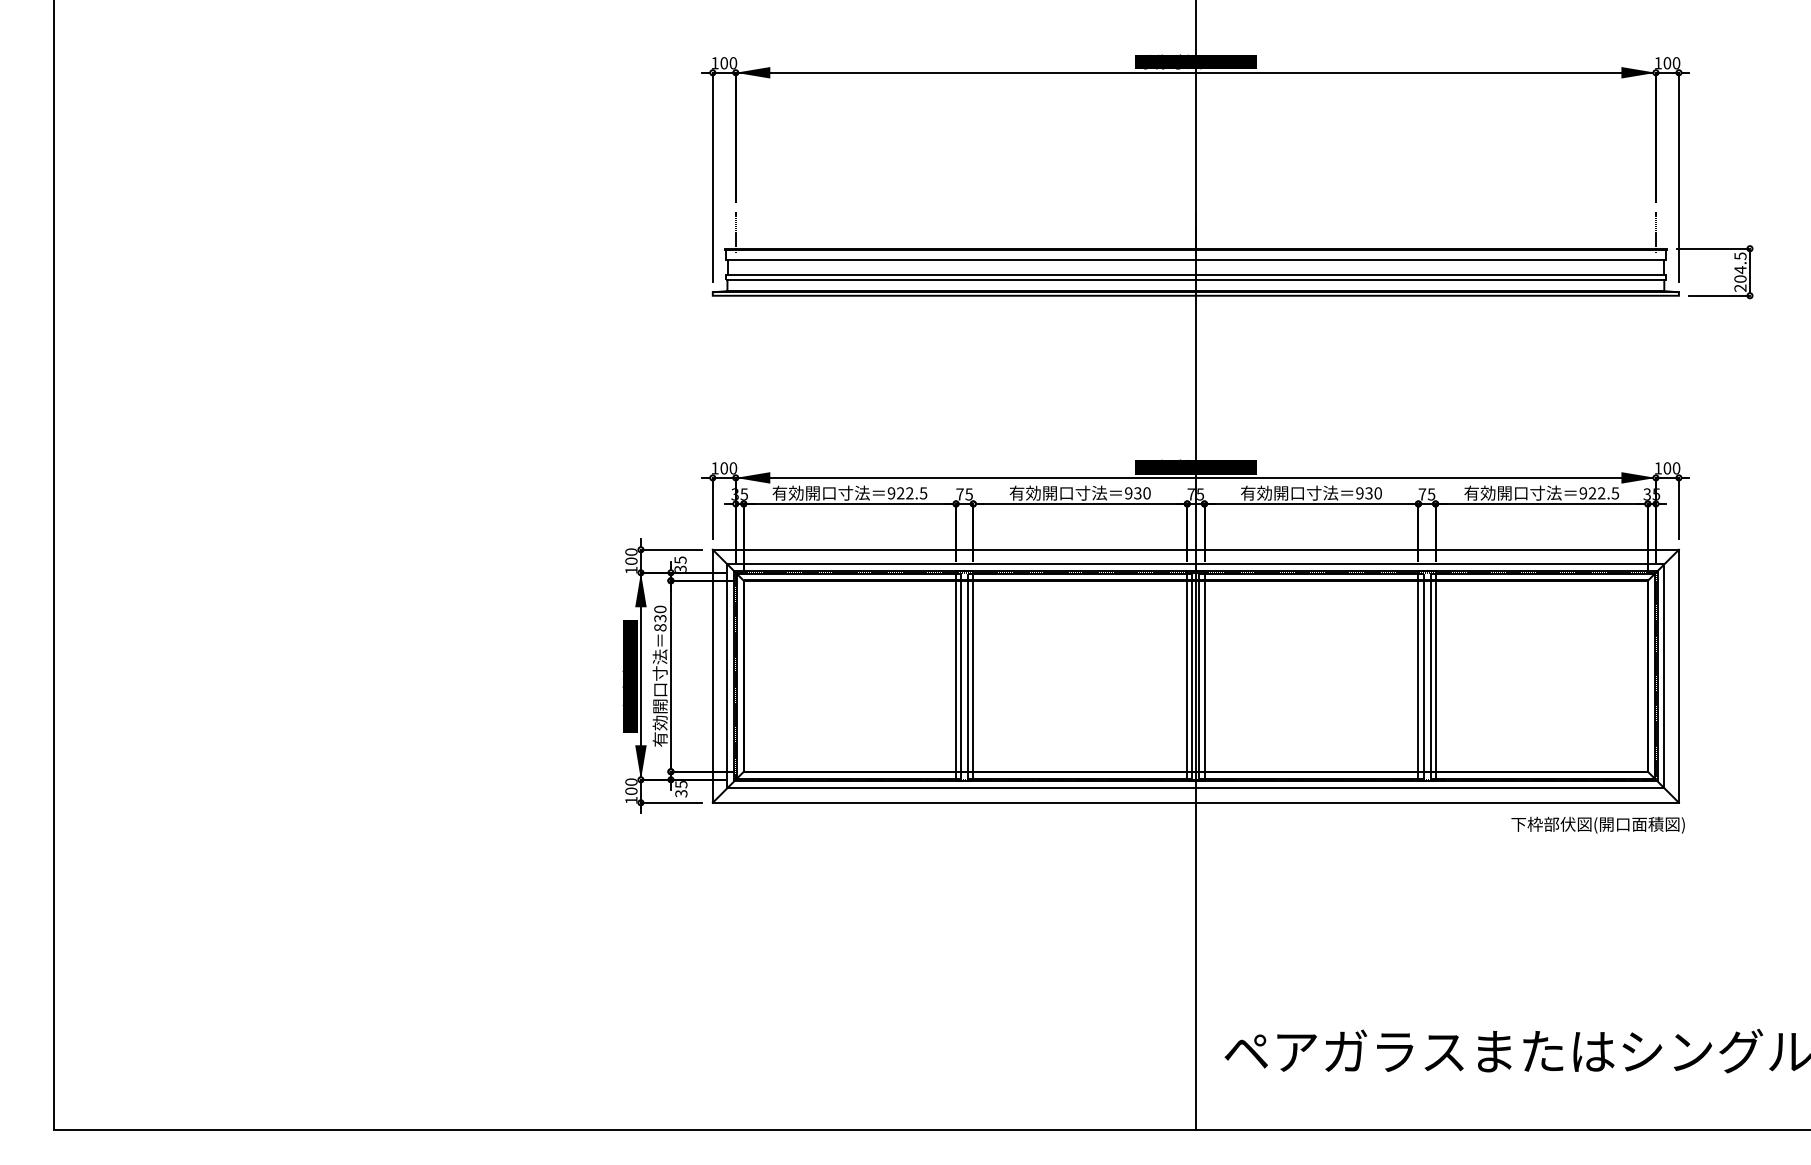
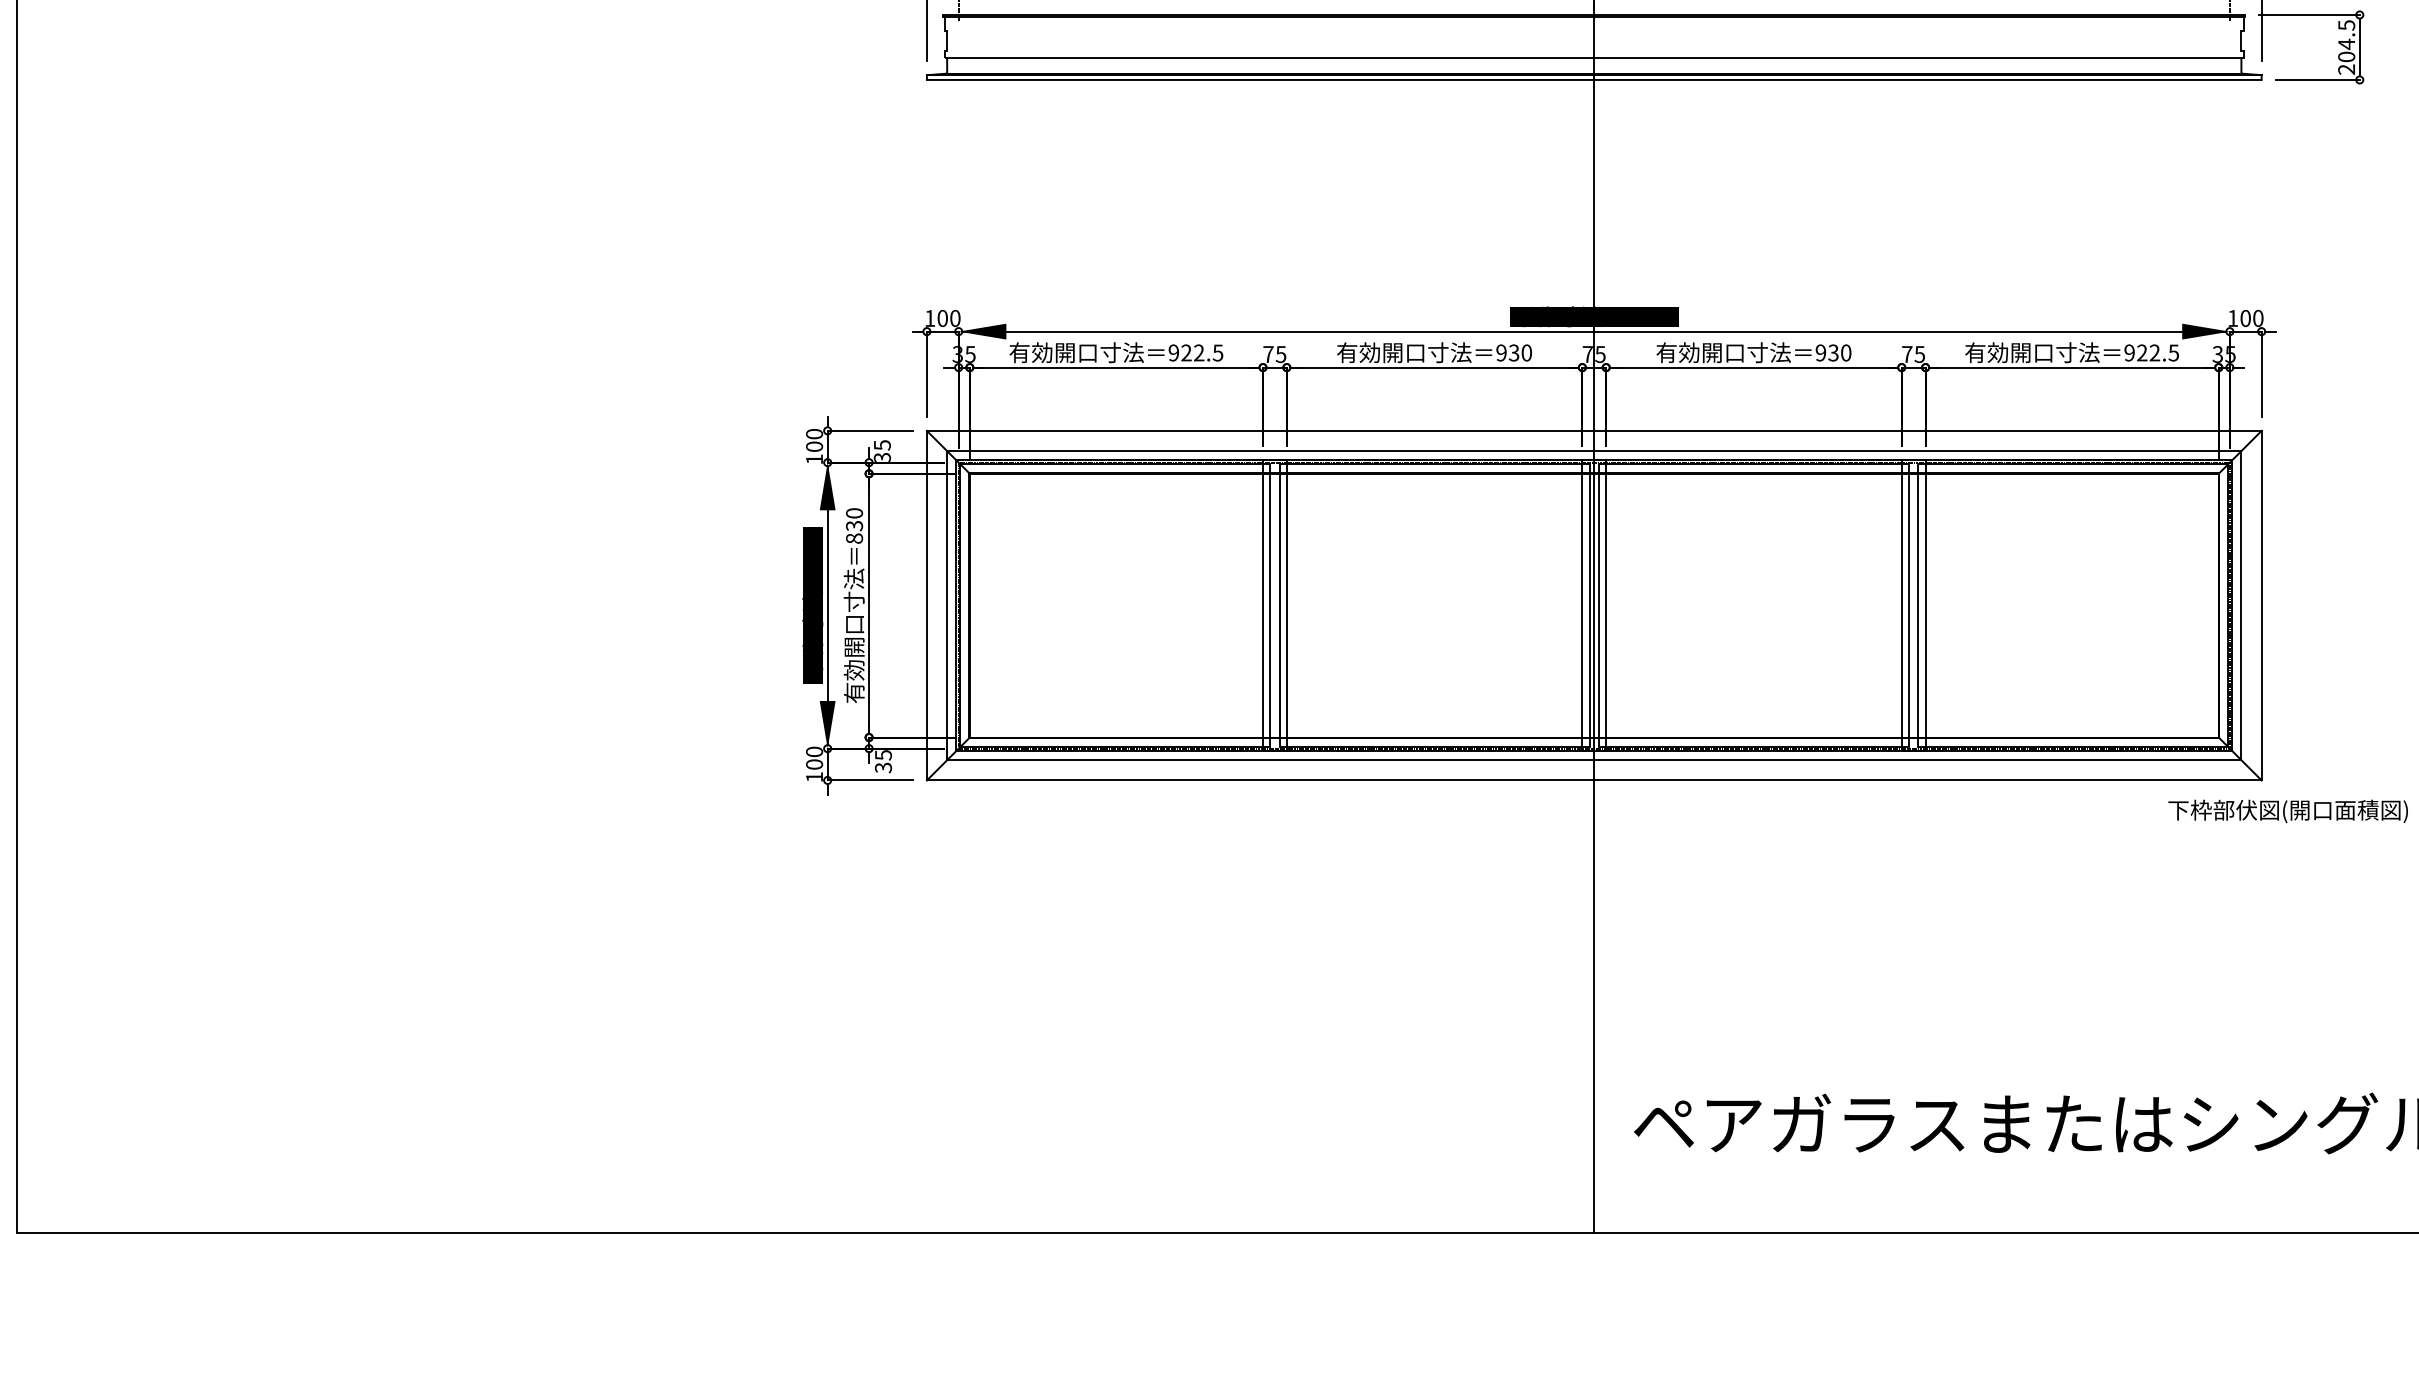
line: (1195, 260) -> (1593, 31), removed
line: (1195, 275) -> (1593, 51), removed
text: (1597, 824) -> (2287, 810), moved

